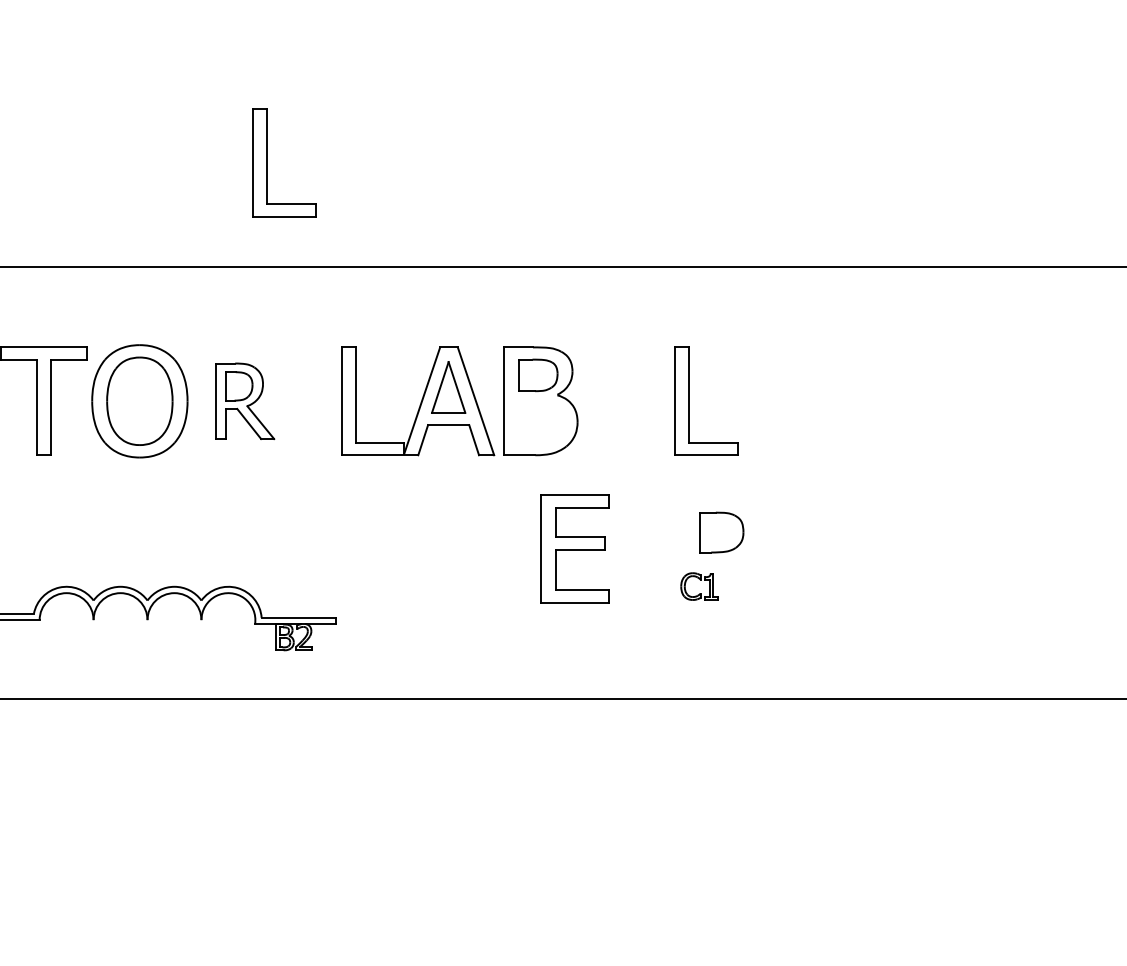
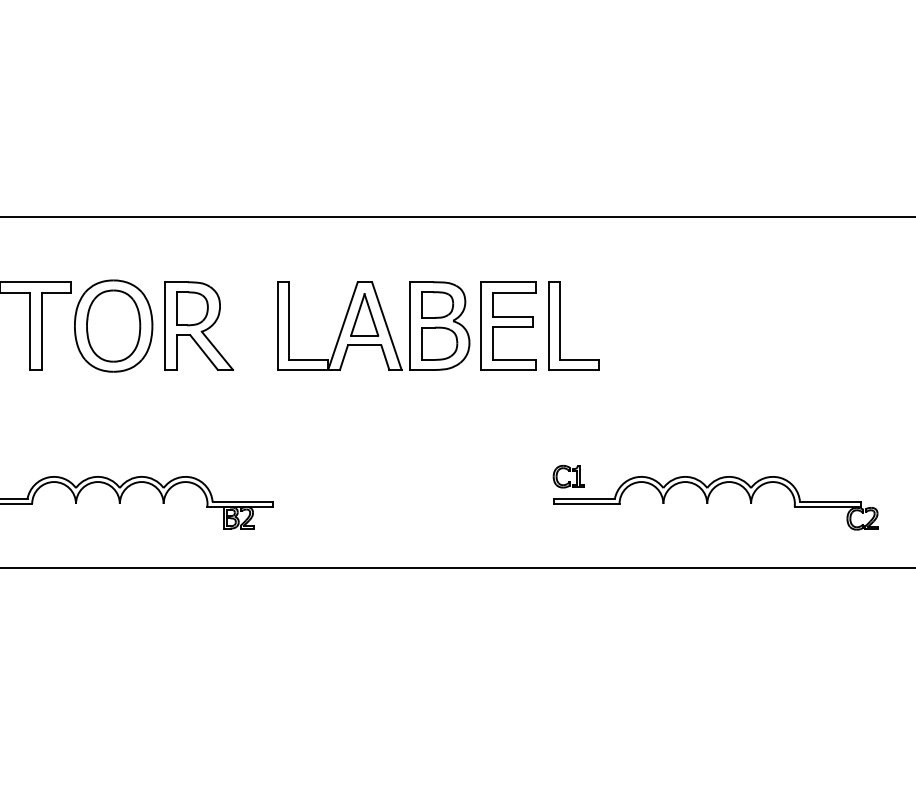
part: (267, 161) -> (217, 131), removed
part: (244, 400) -> (198, 325), size x1.43
part: (721, 532) -> (439, 343), moved
part: (575, 548) -> (508, 325), moved
part: (871, 619) -> (708, 503), added

